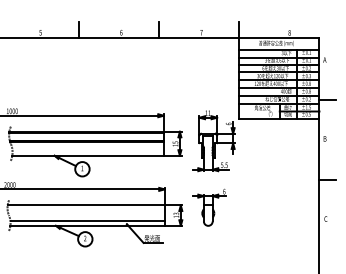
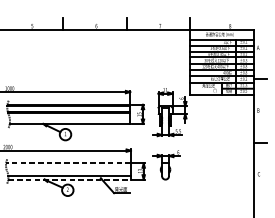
line: (86, 205) -> (68, 163), solid -> dashed
line: (88, 225) -> (70, 179), solid -> dashed

